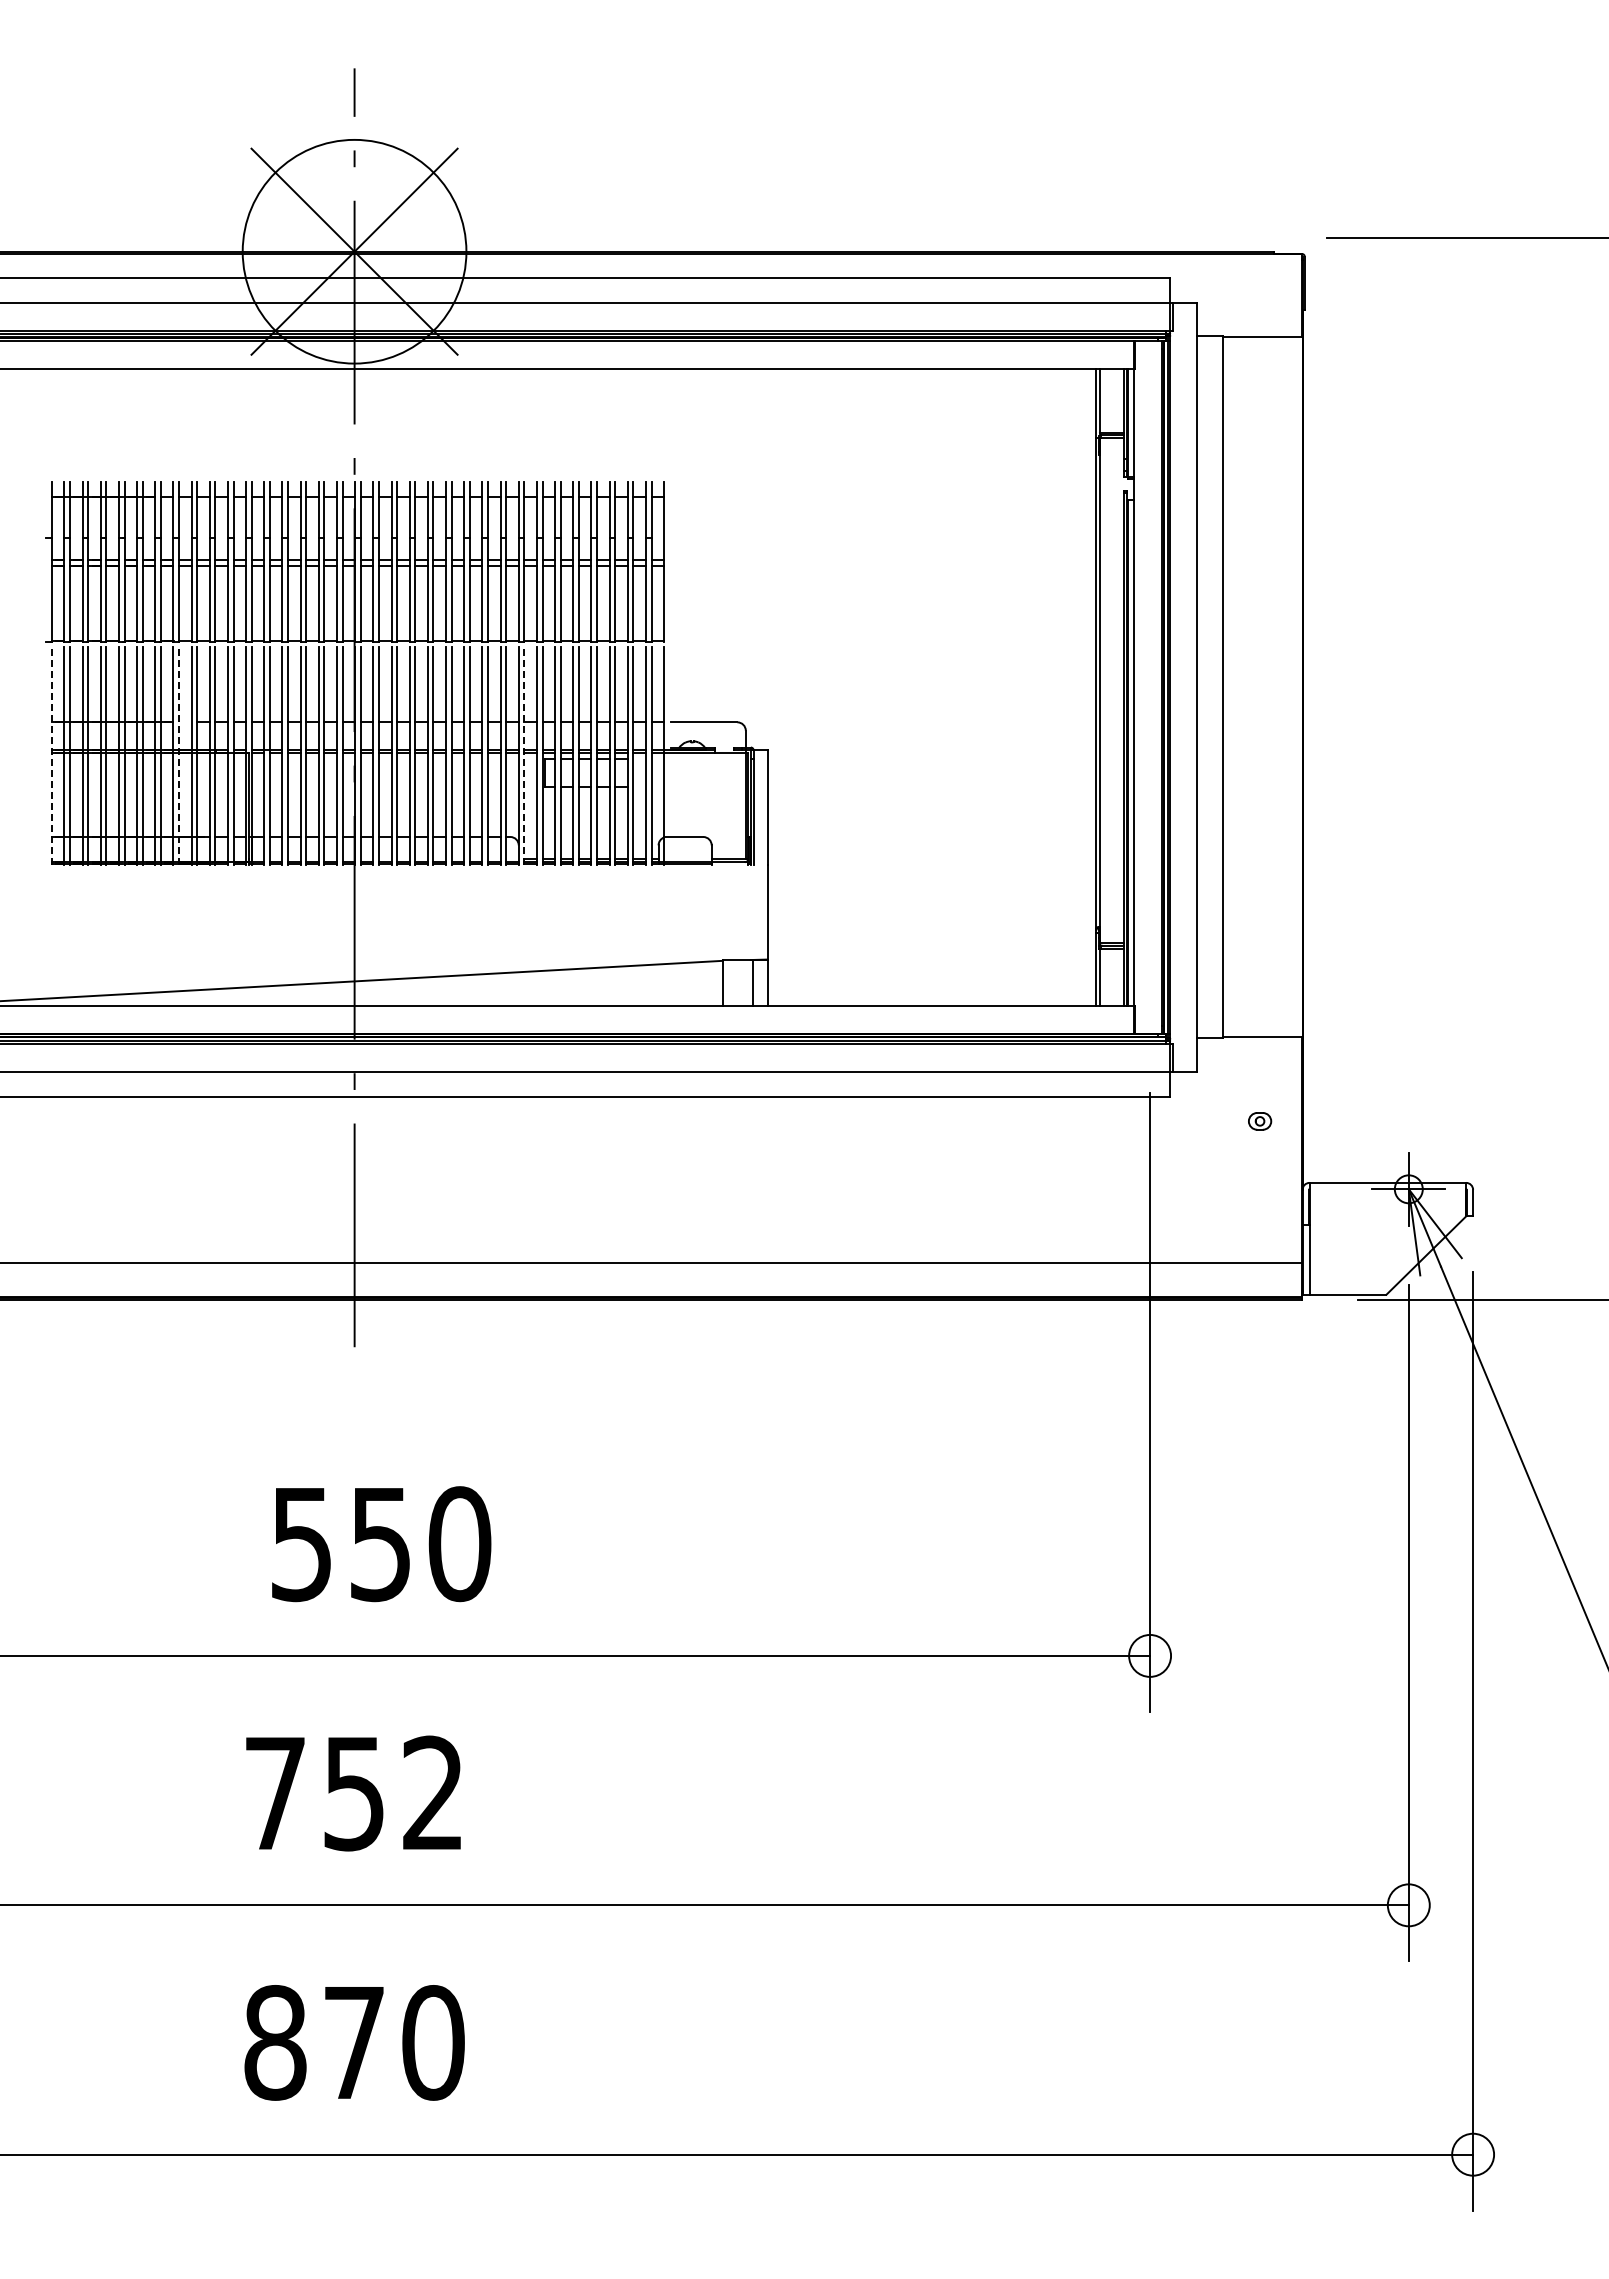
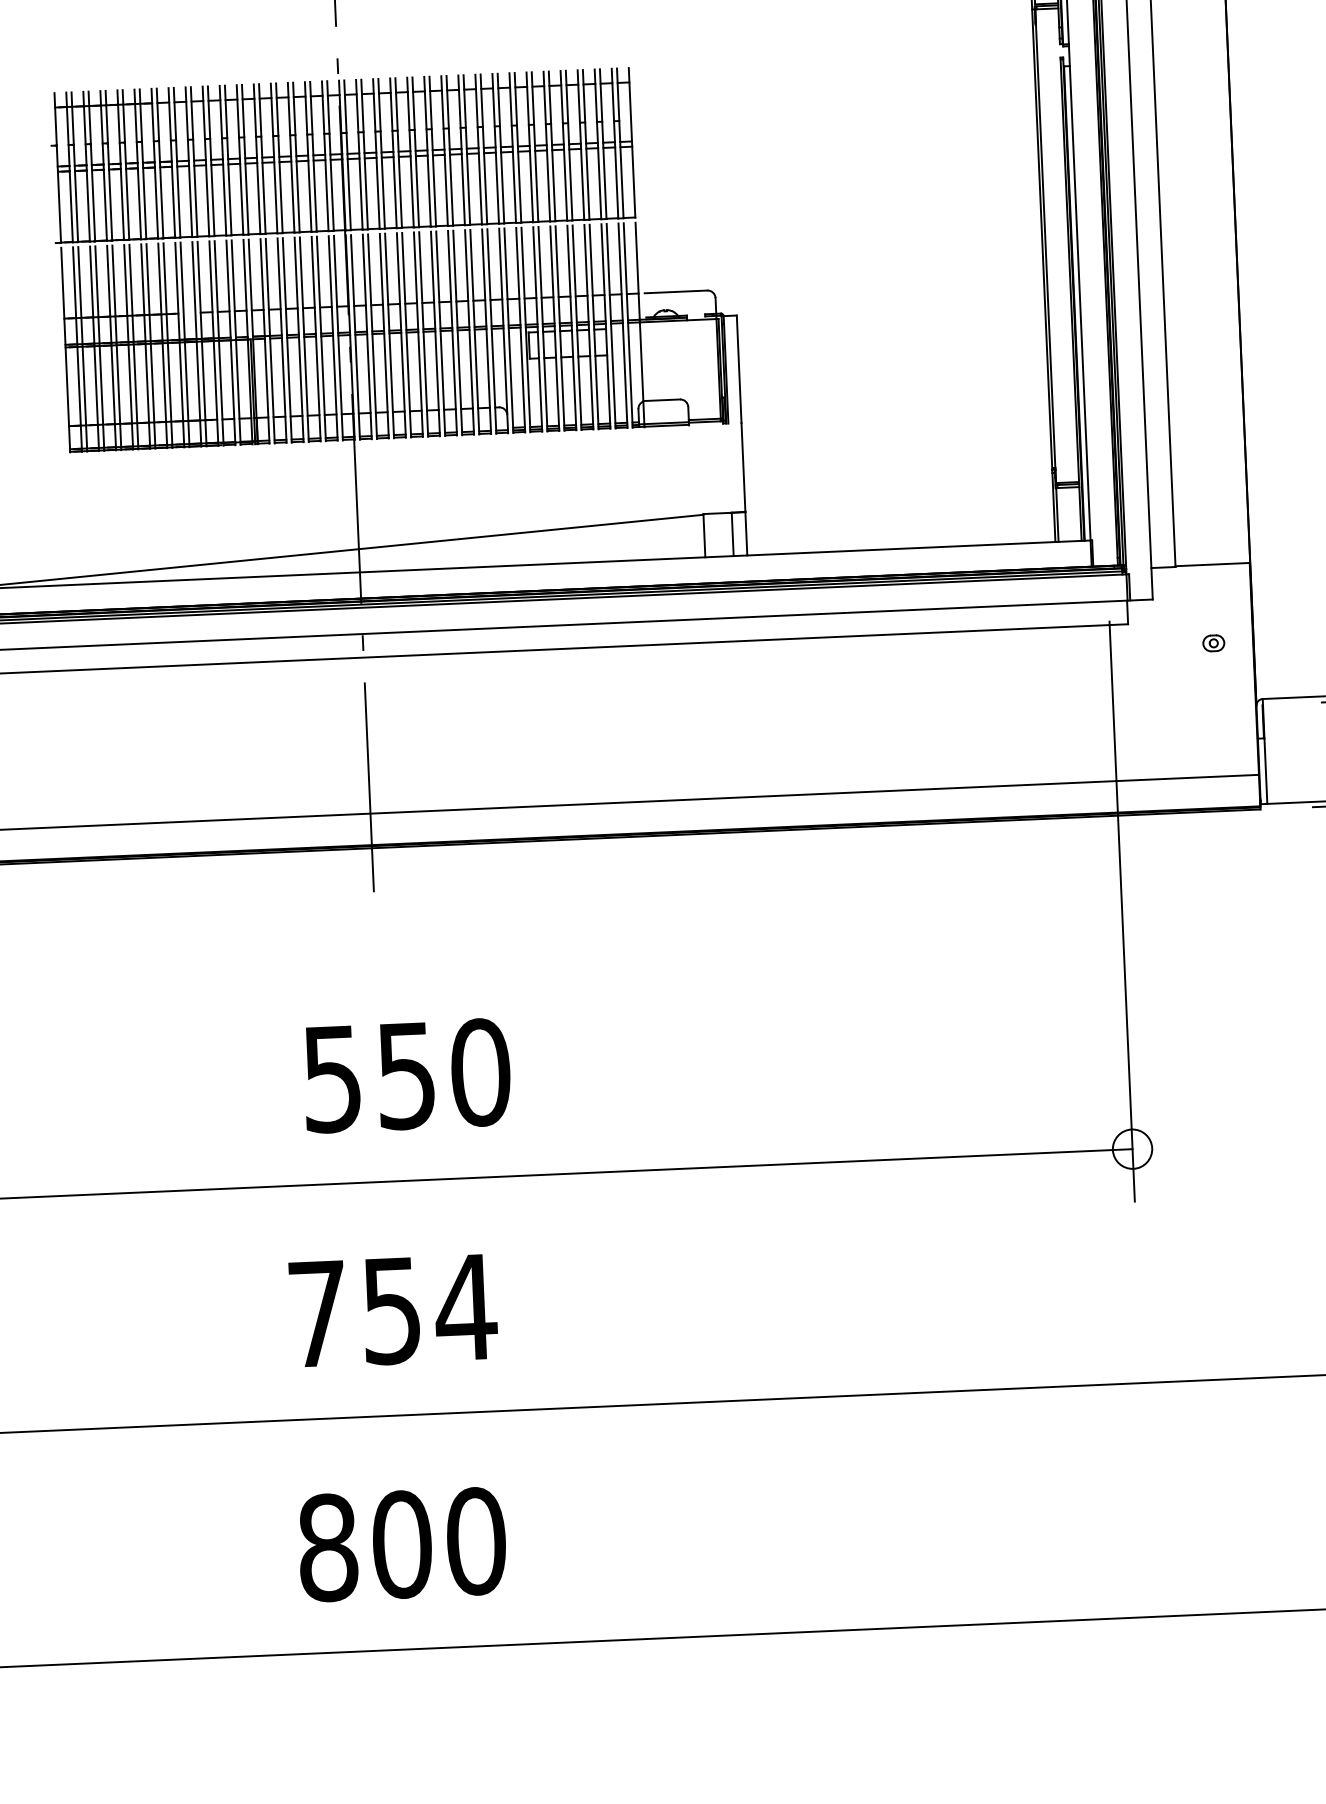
line: (51, 755) -> (65, 349), dashed -> solid
line: (179, 755) -> (185, 344), dashed -> solid
line: (524, 755) -> (509, 330), dashed -> solid
text: (433, 1792) -> (466, 1306), 752 -> 754
text: (354, 2042) -> (402, 1544), 870 -> 800

